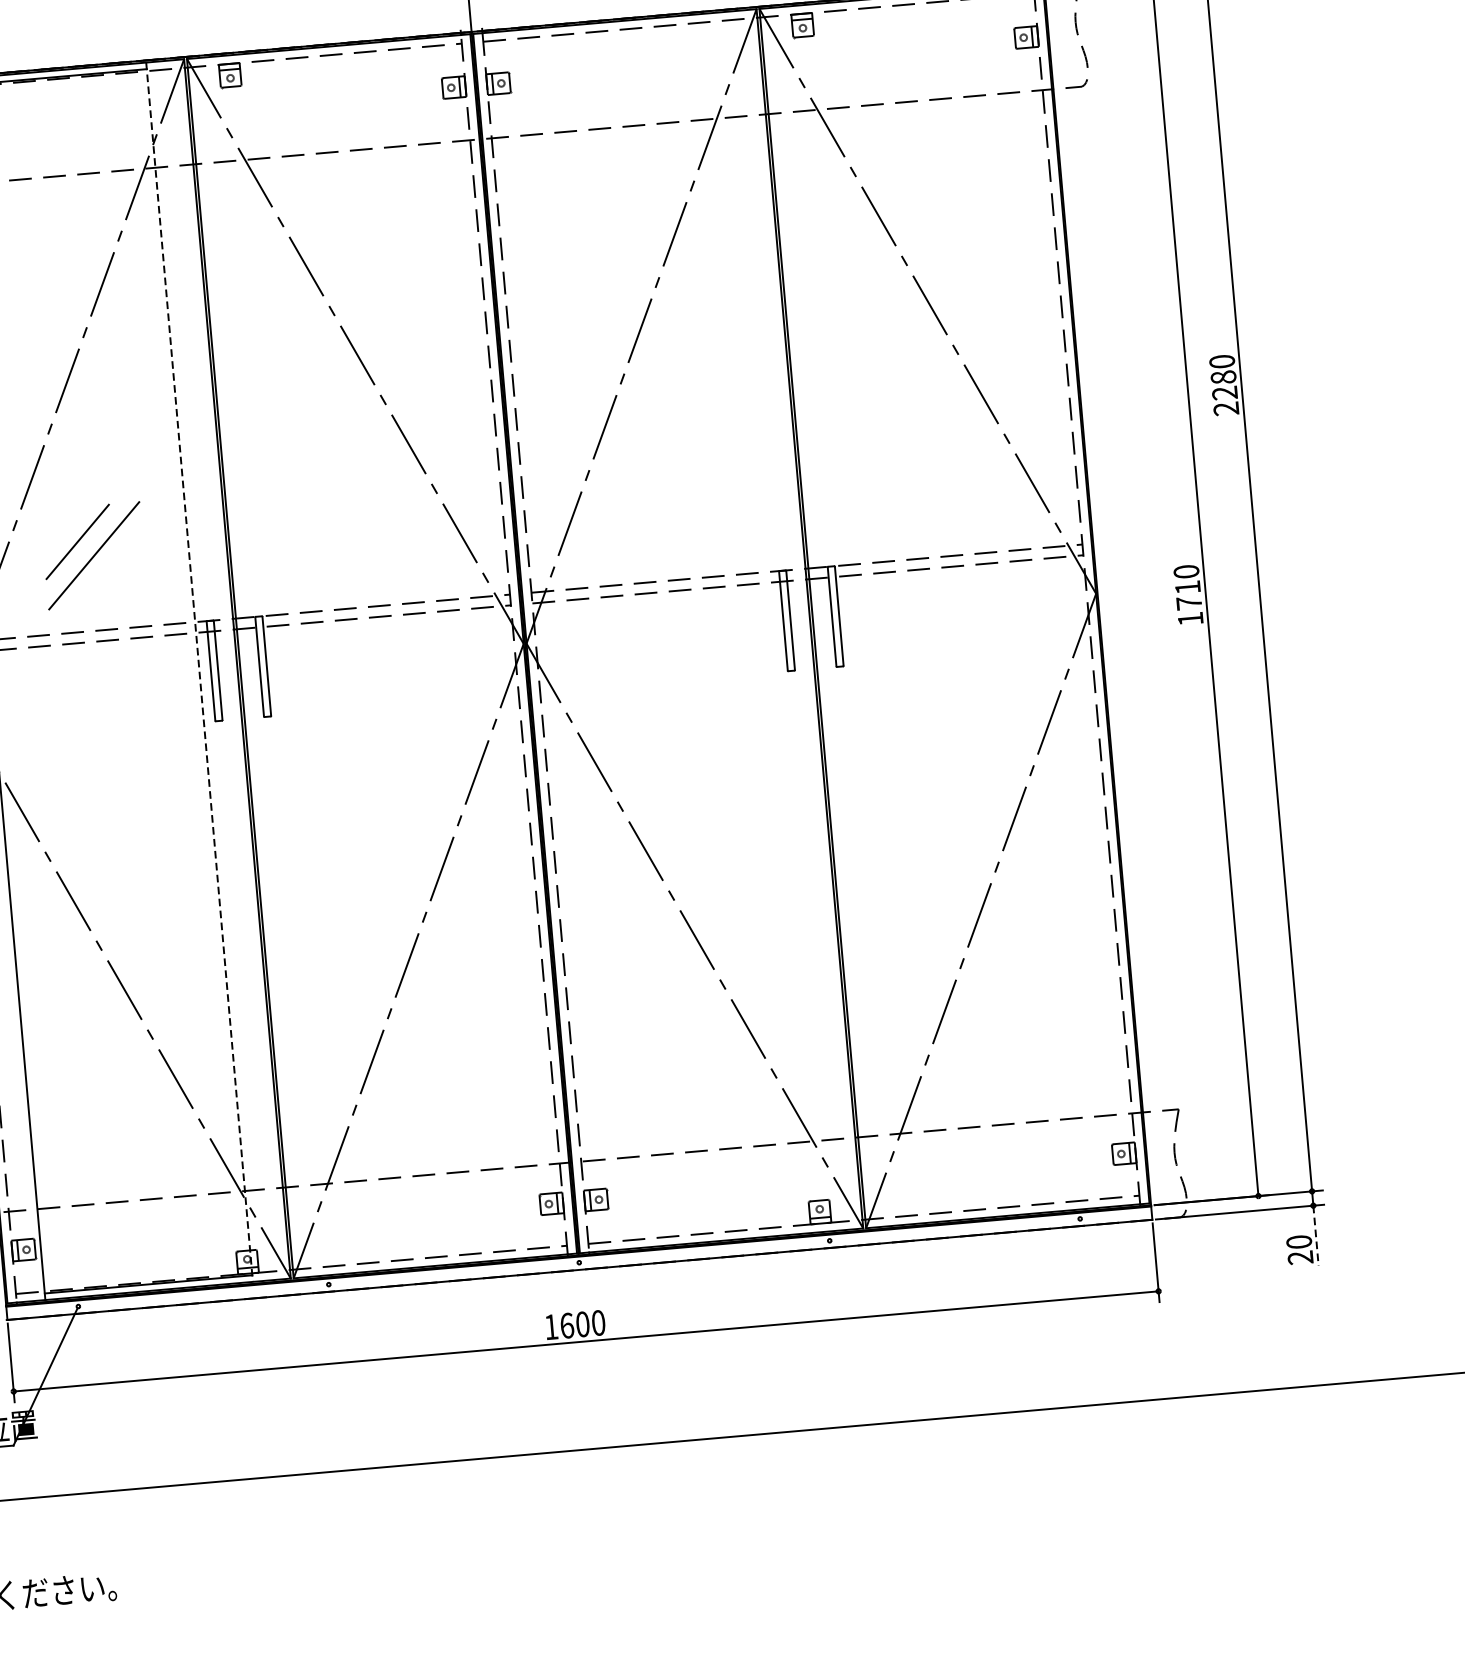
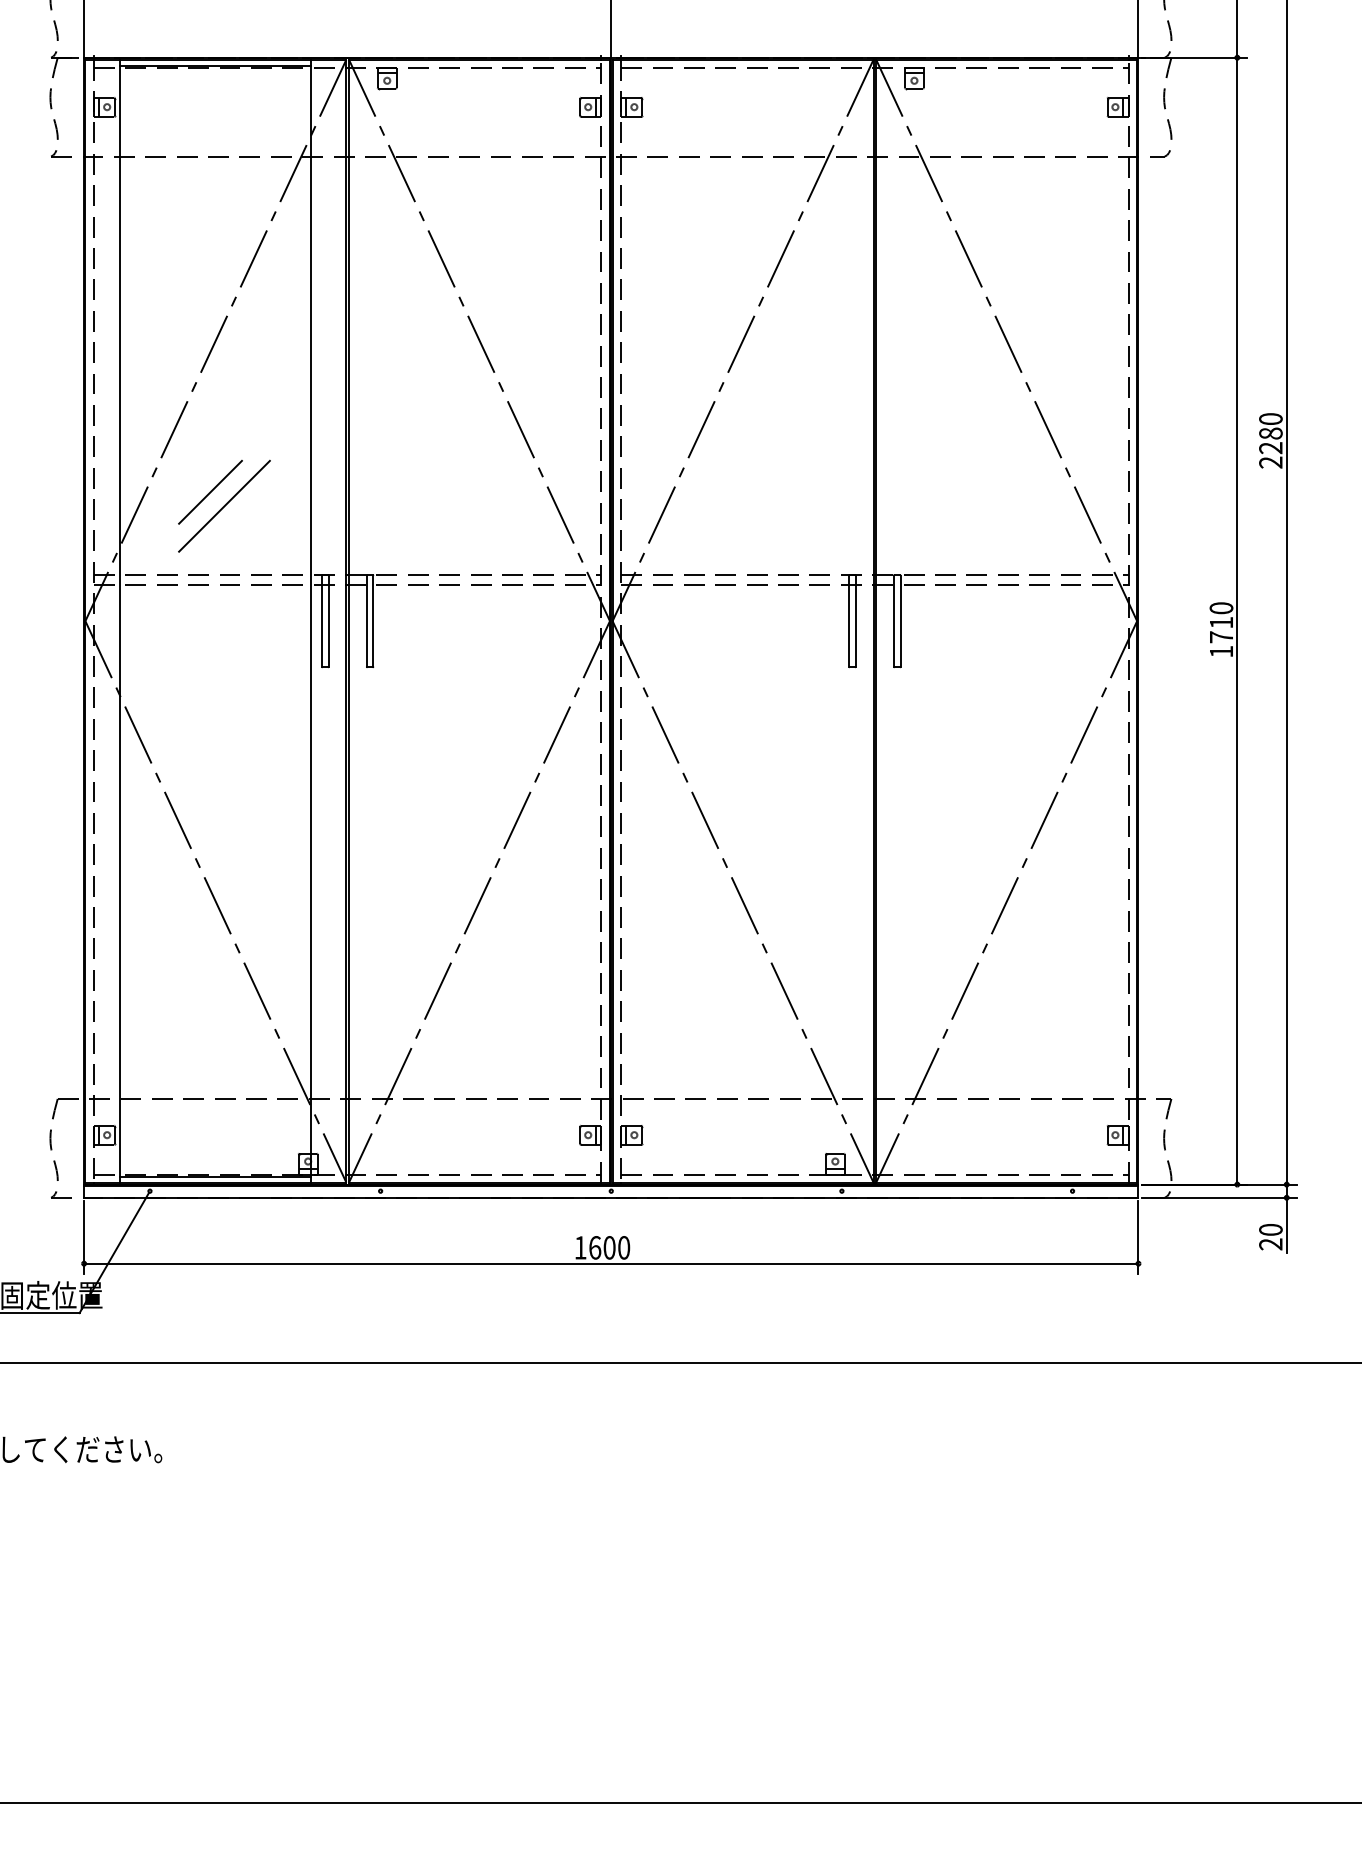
line: (199, 672) -> (311, 621), dashed -> solid
line: (1315, 1235) -> (1286, 1225), dashed -> solid

